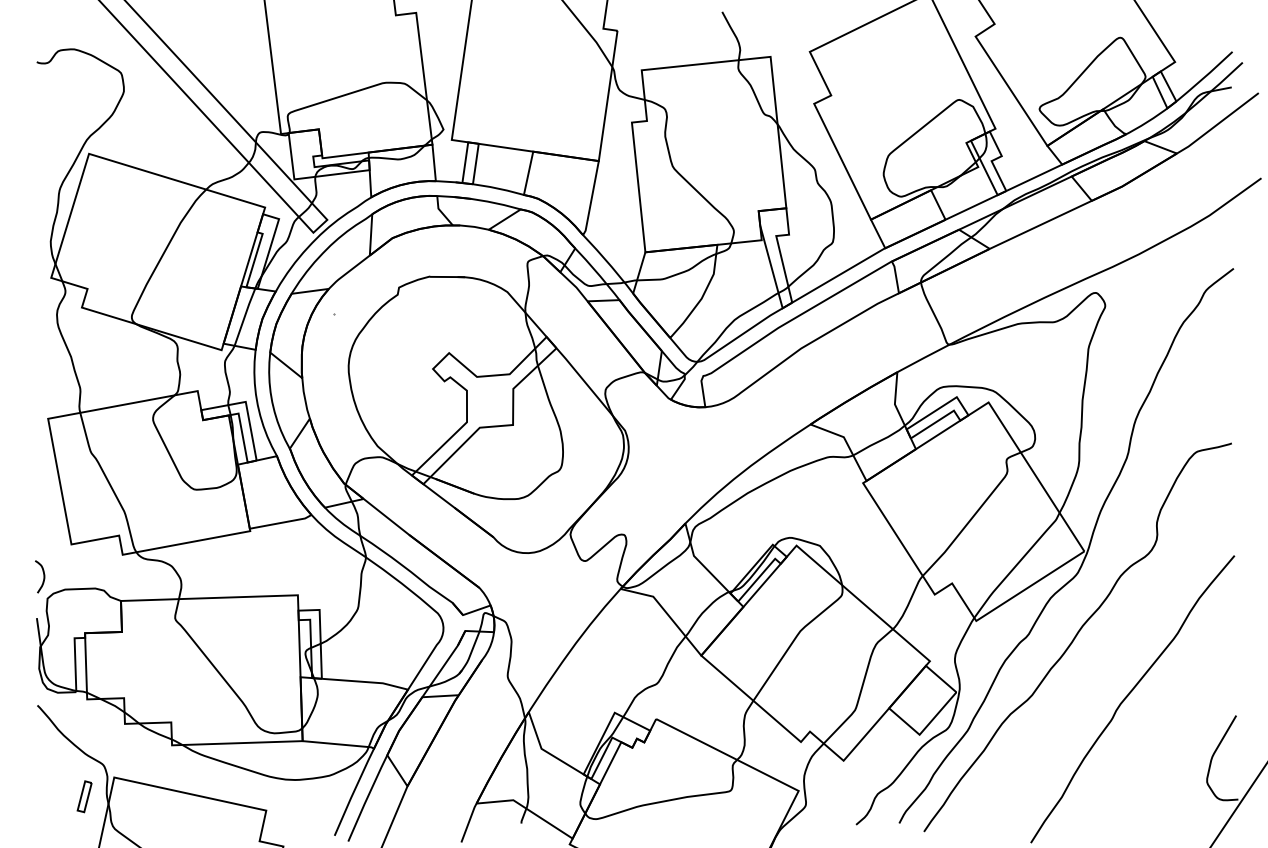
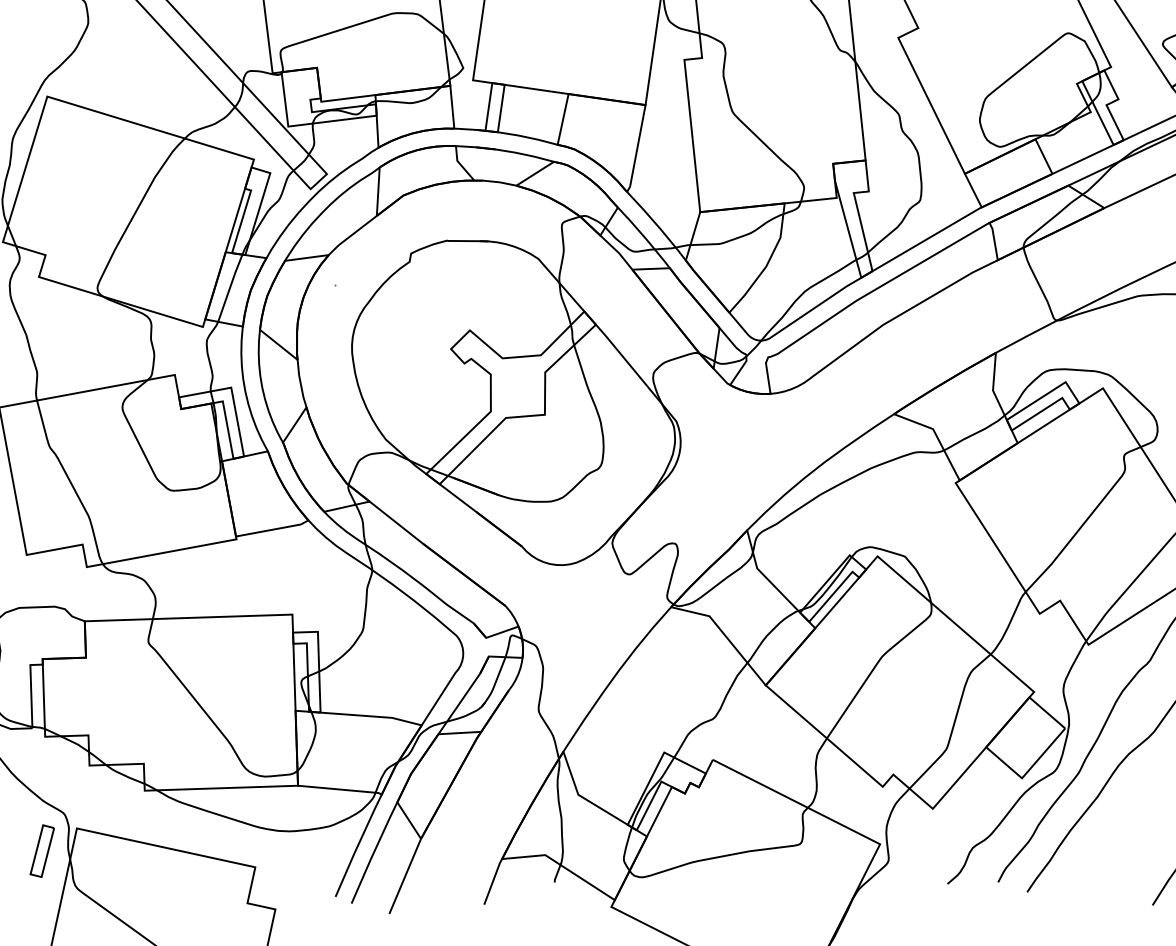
part: (84, 796) -> (42, 850), size x1.43

